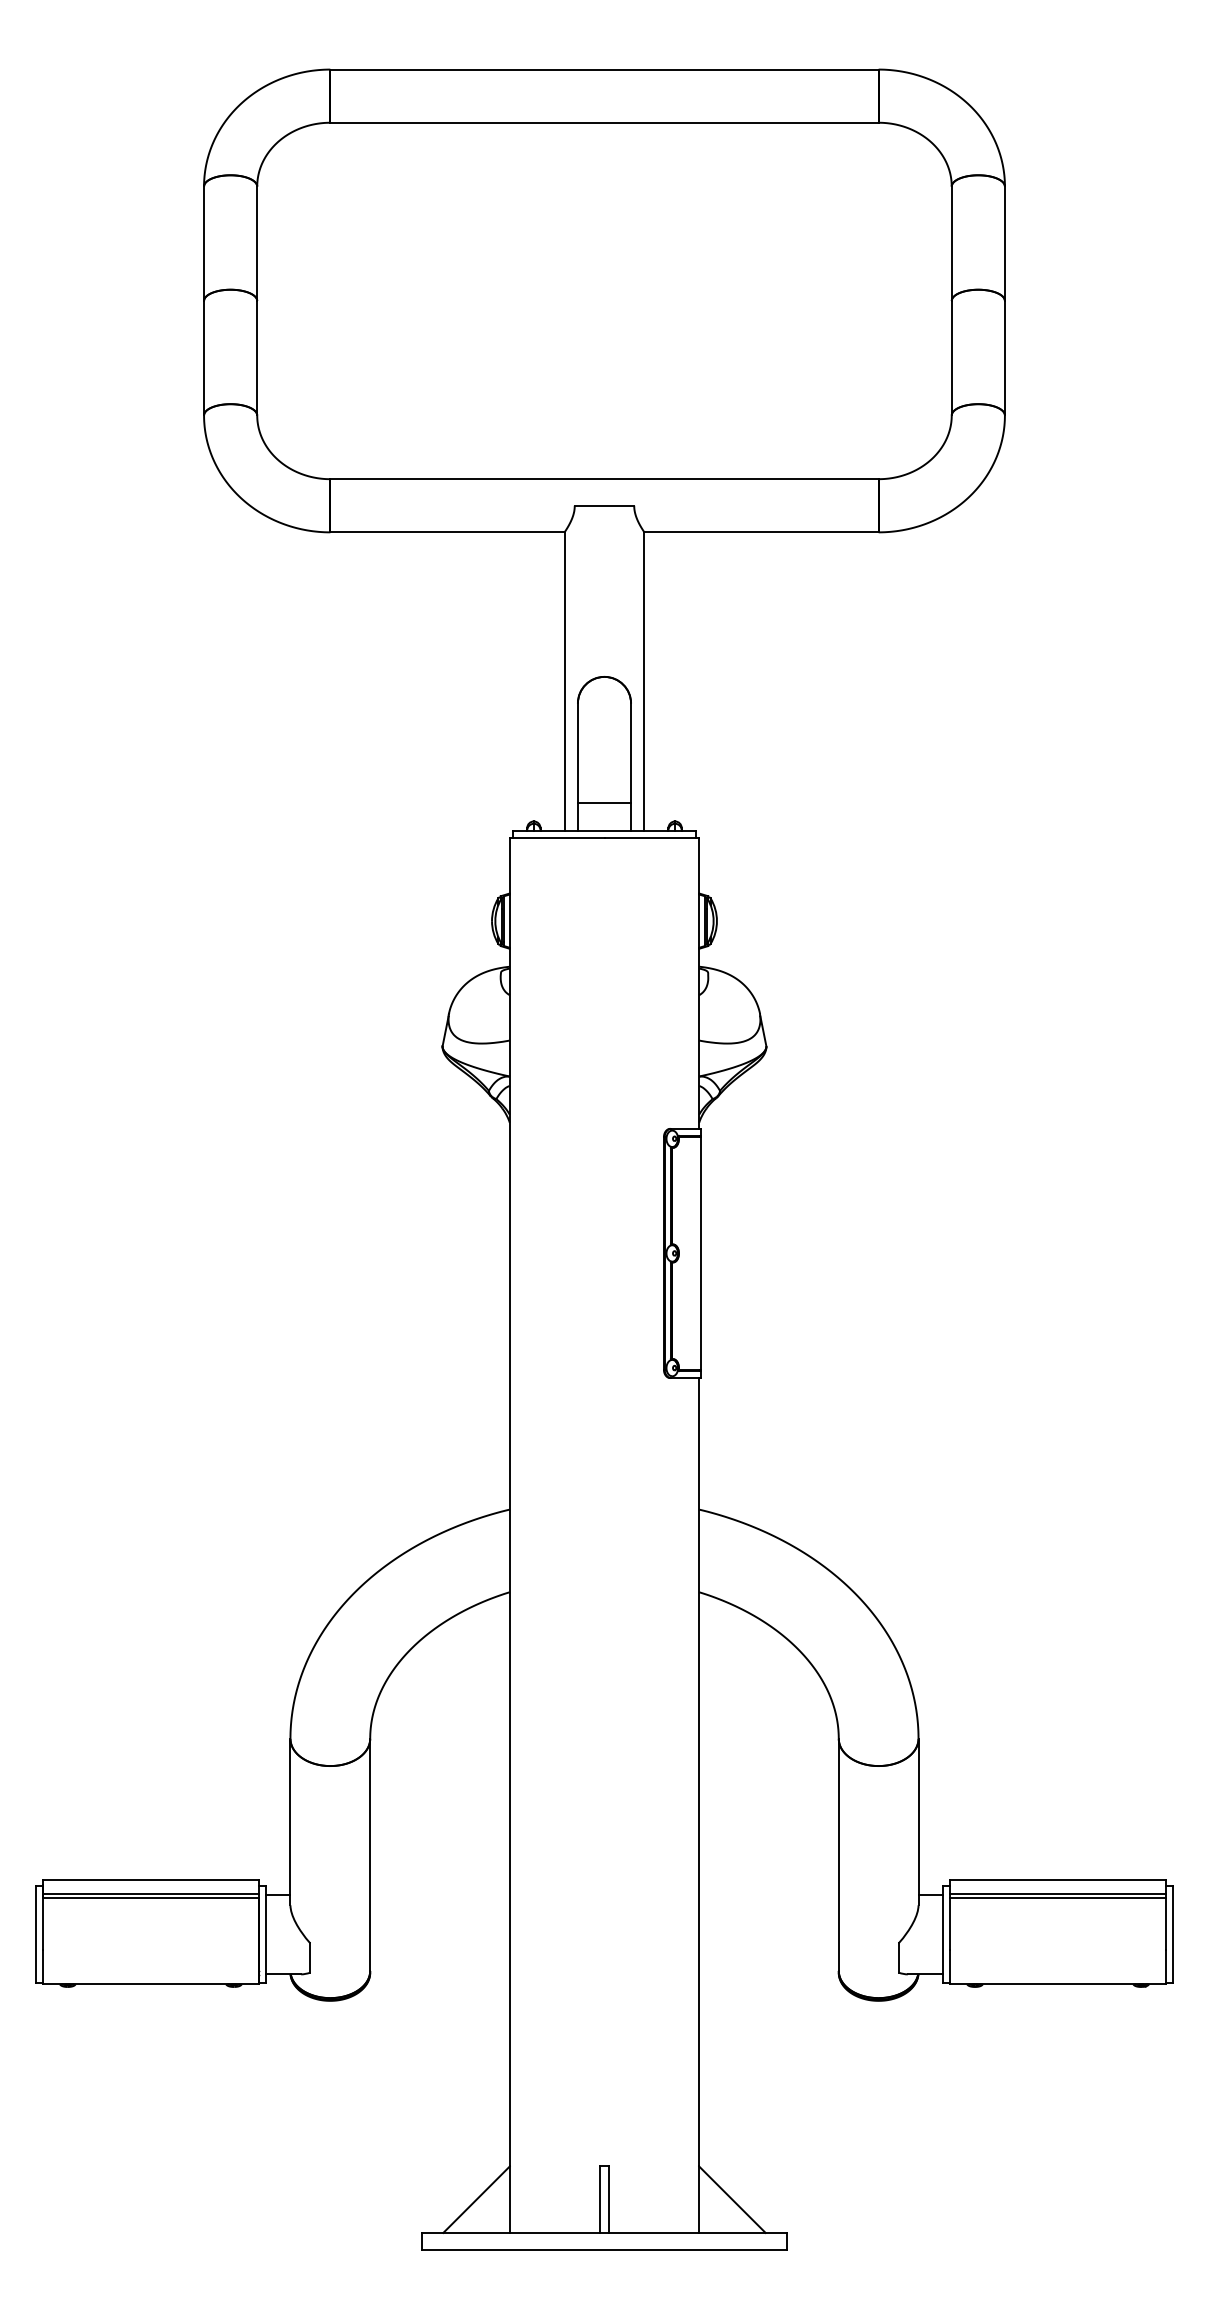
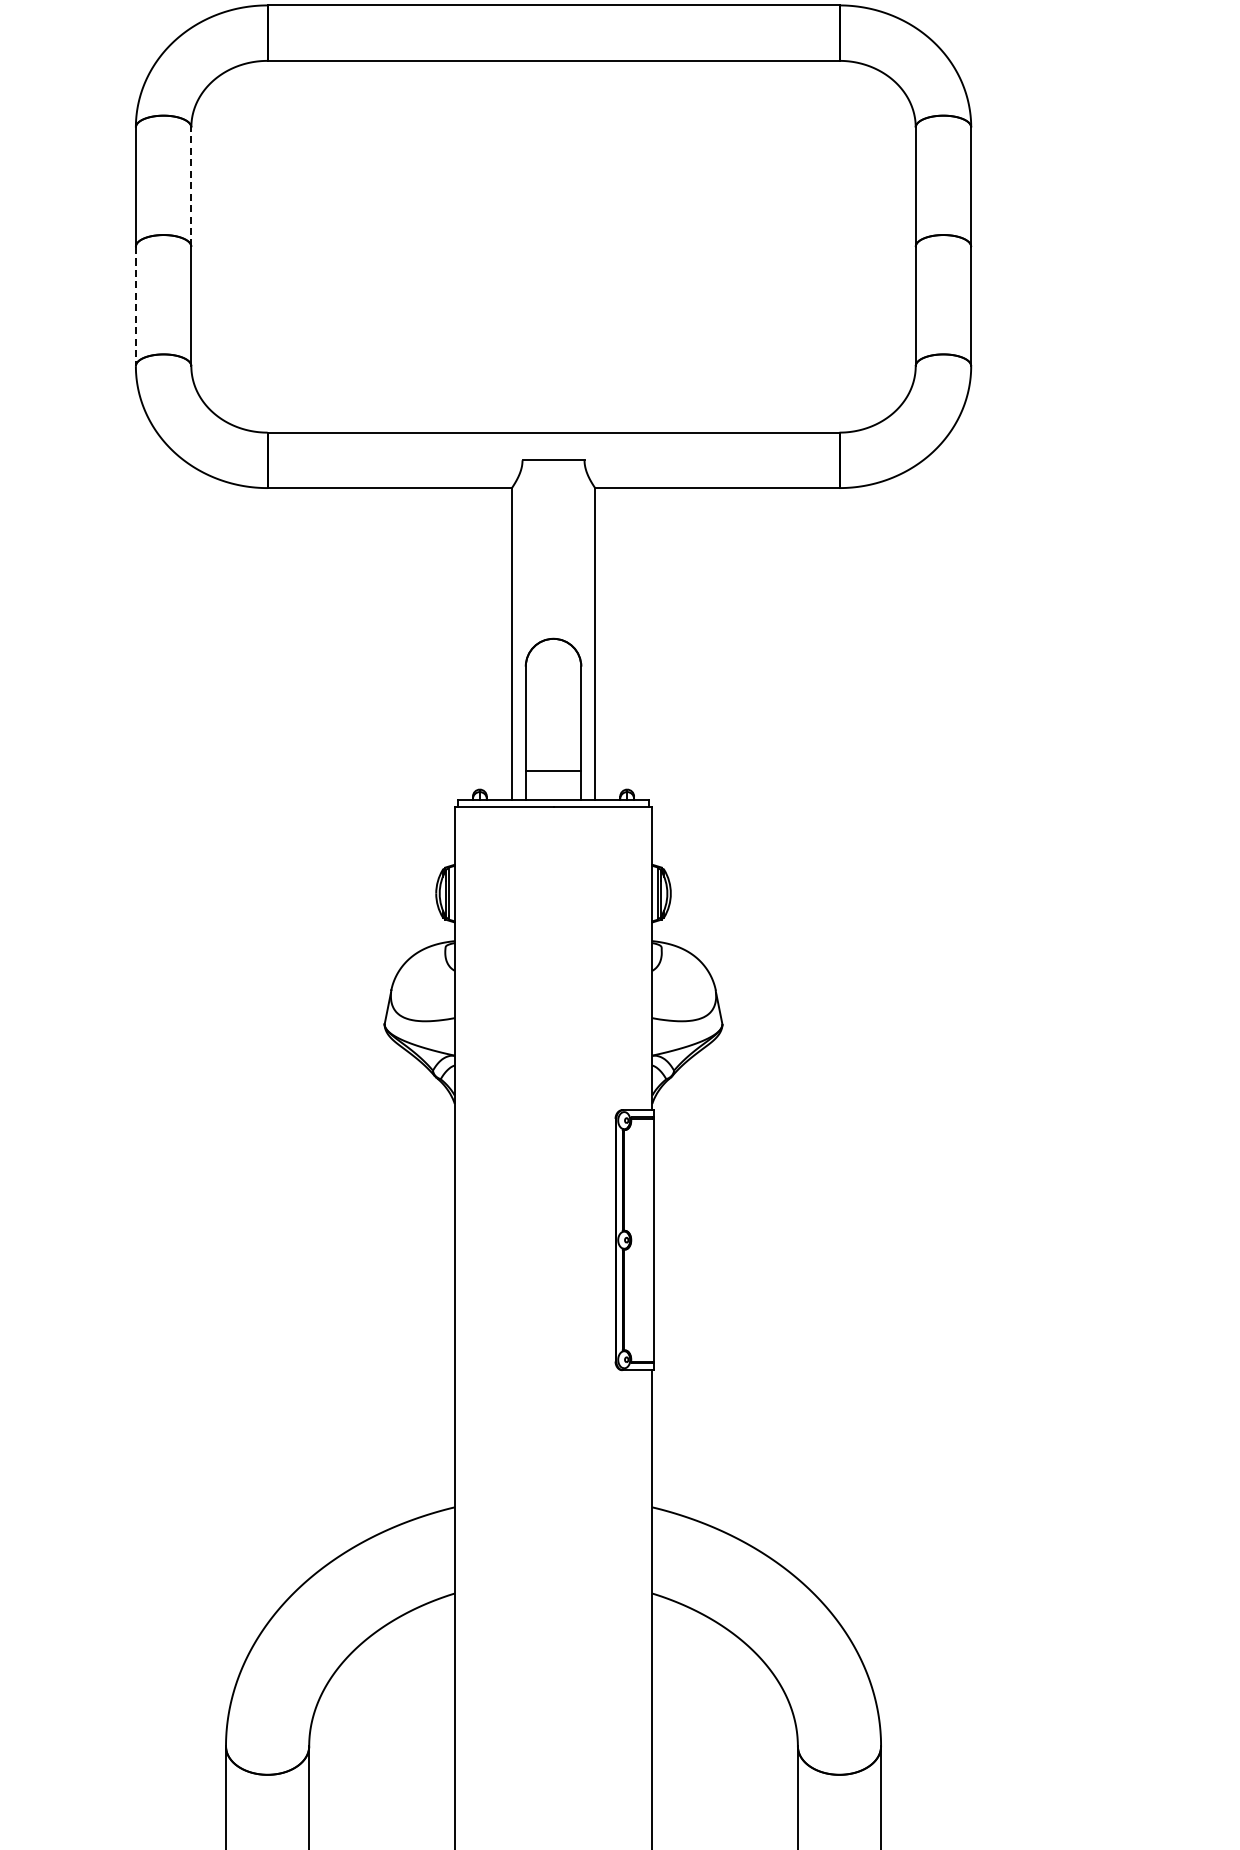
line: (257, 243) -> (191, 186), solid -> dashed
line: (204, 358) -> (136, 306), solid -> dashed

